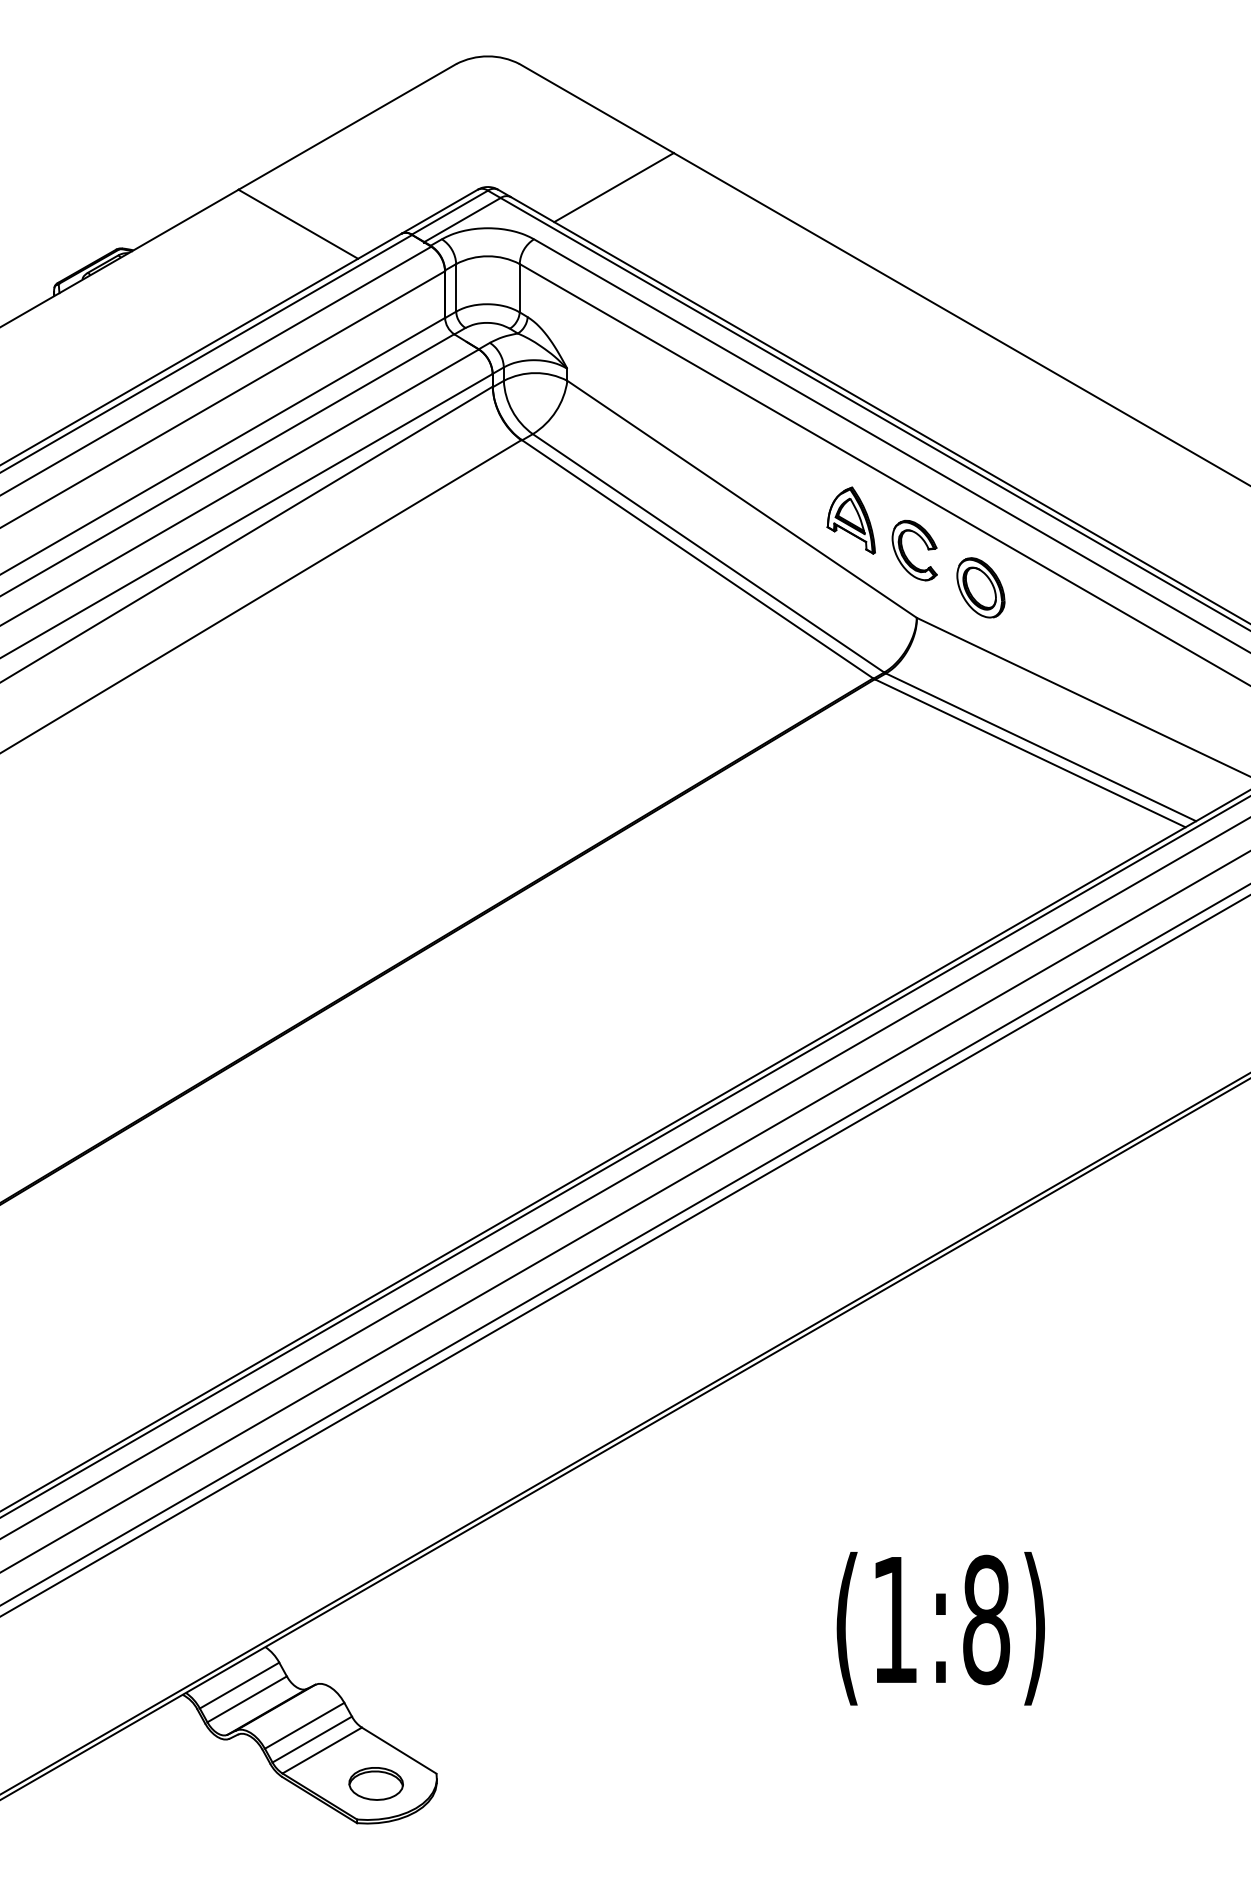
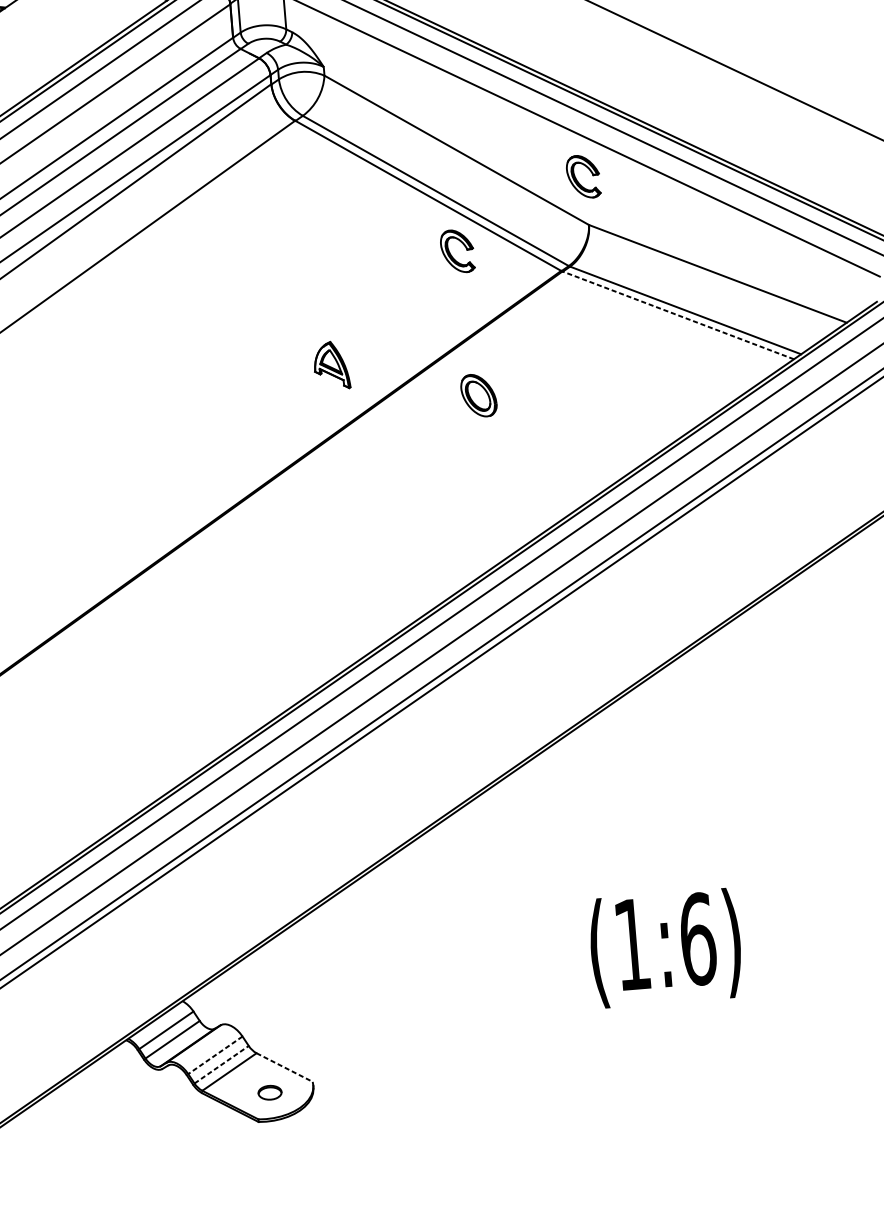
part: (850, 520) -> (331, 365), moved
part: (980, 587) -> (478, 395), moved
part: (723, 644) -> (451, 255), added
line: (1029, 753) -> (677, 315), solid -> dashed
text: (986, 1619) -> (697, 938), (1:8) -> (1:6)
line: (304, 1725) -> (215, 1055), solid -> dashed
line: (312, 1739) -> (221, 1064), solid -> dashed
line: (399, 1750) -> (284, 1067), solid -> dashed
part: (375, 1783) -> (269, 1092), size x0.6

